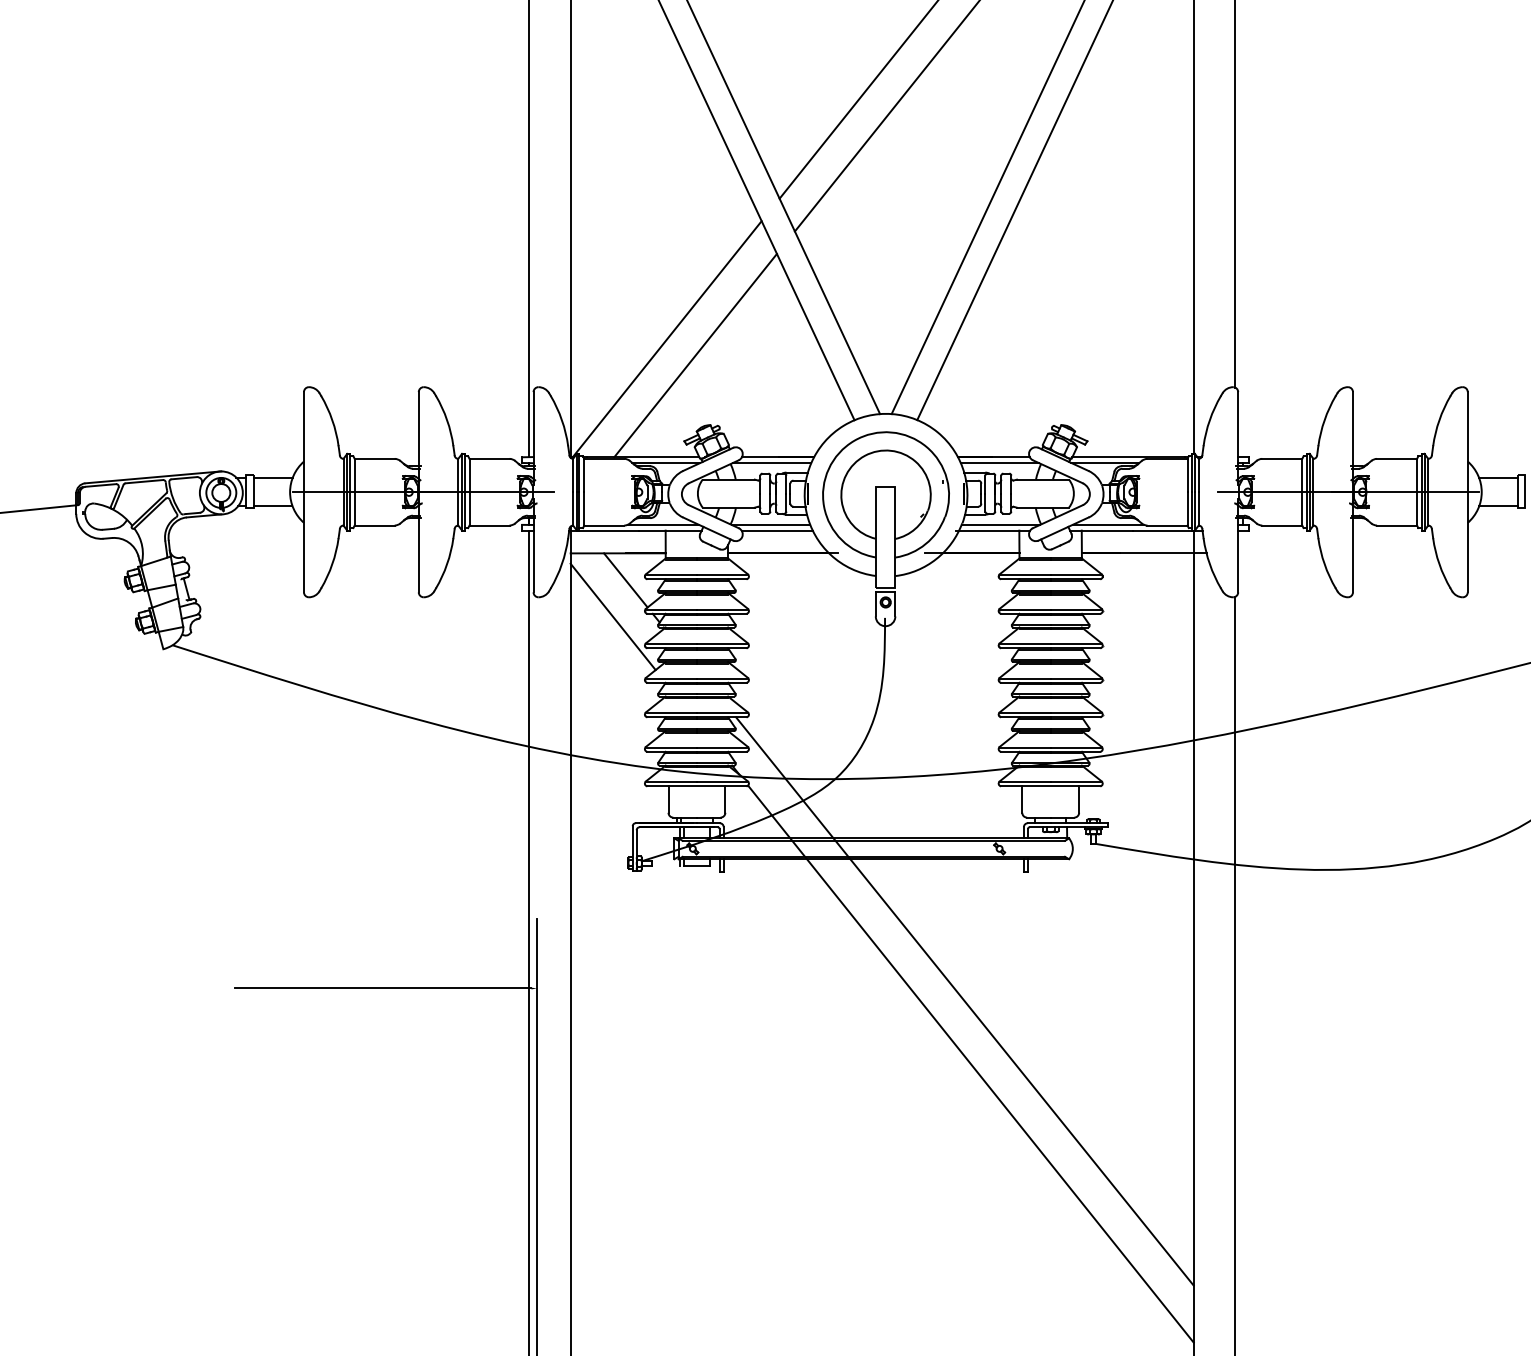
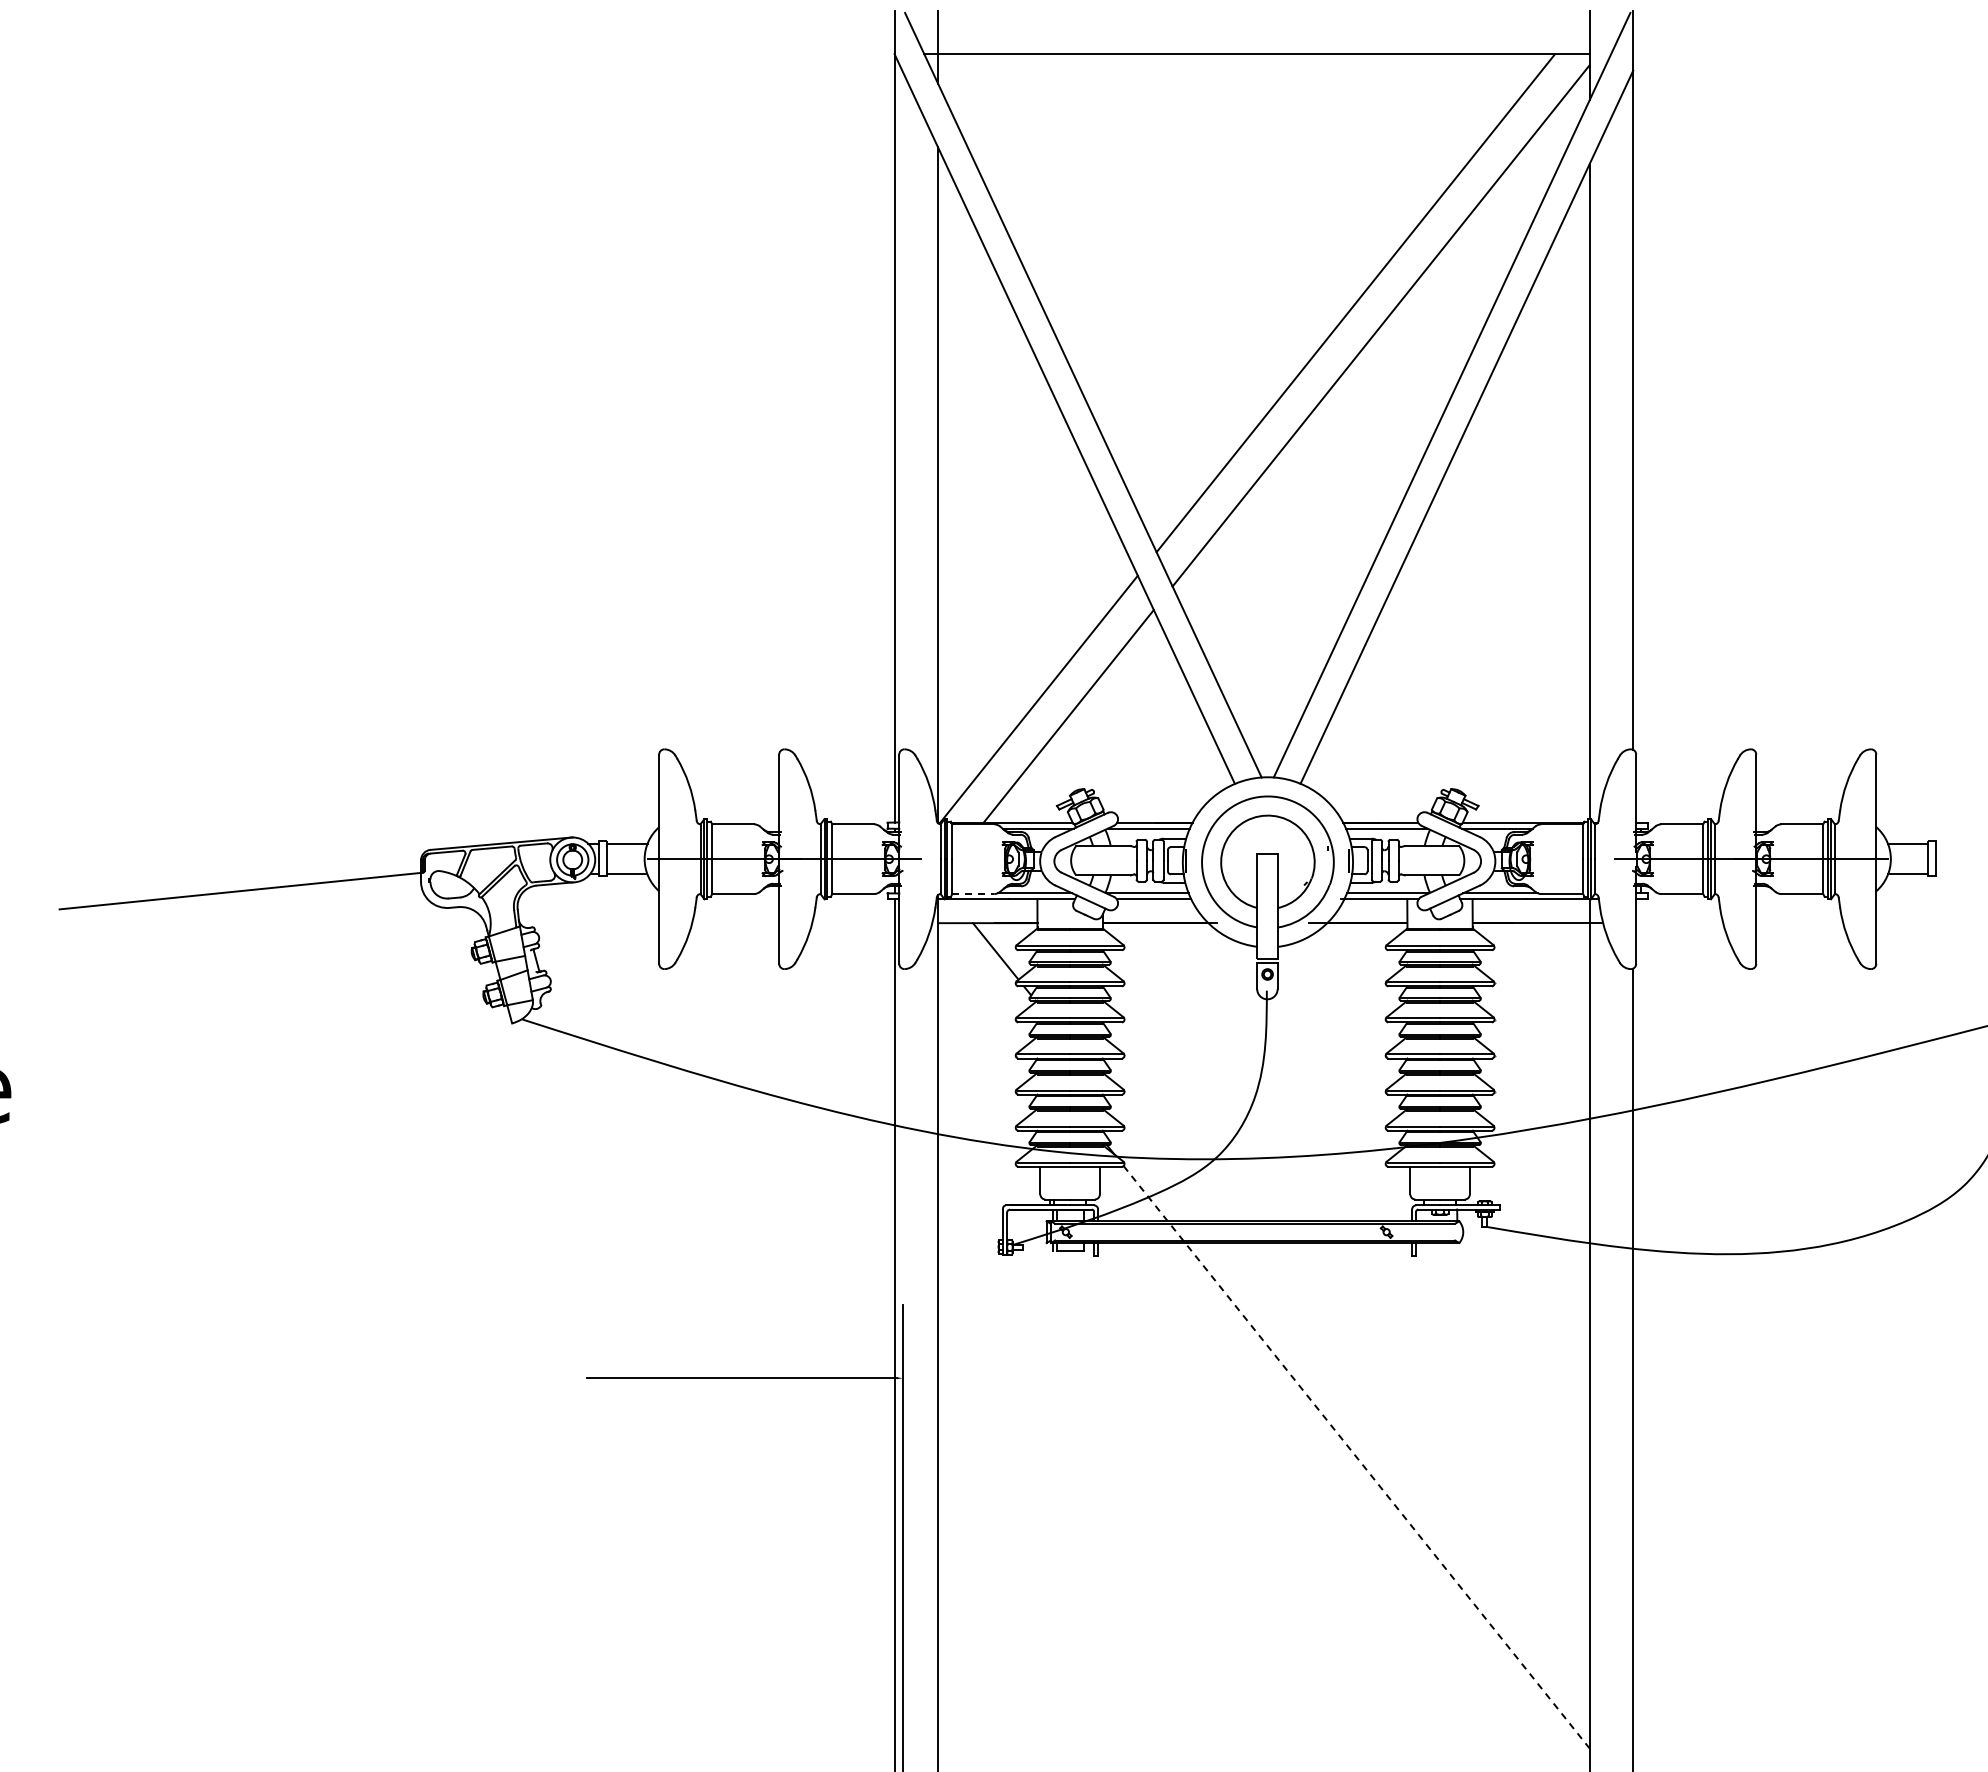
line: (604, 525) -> (973, 894), solid -> dashed
line: (613, 616) -> (982, 989), removed
line: (965, 1001) -> (1350, 1391), removed
line: (971, 1064) -> (1357, 1457), solid -> dashed

